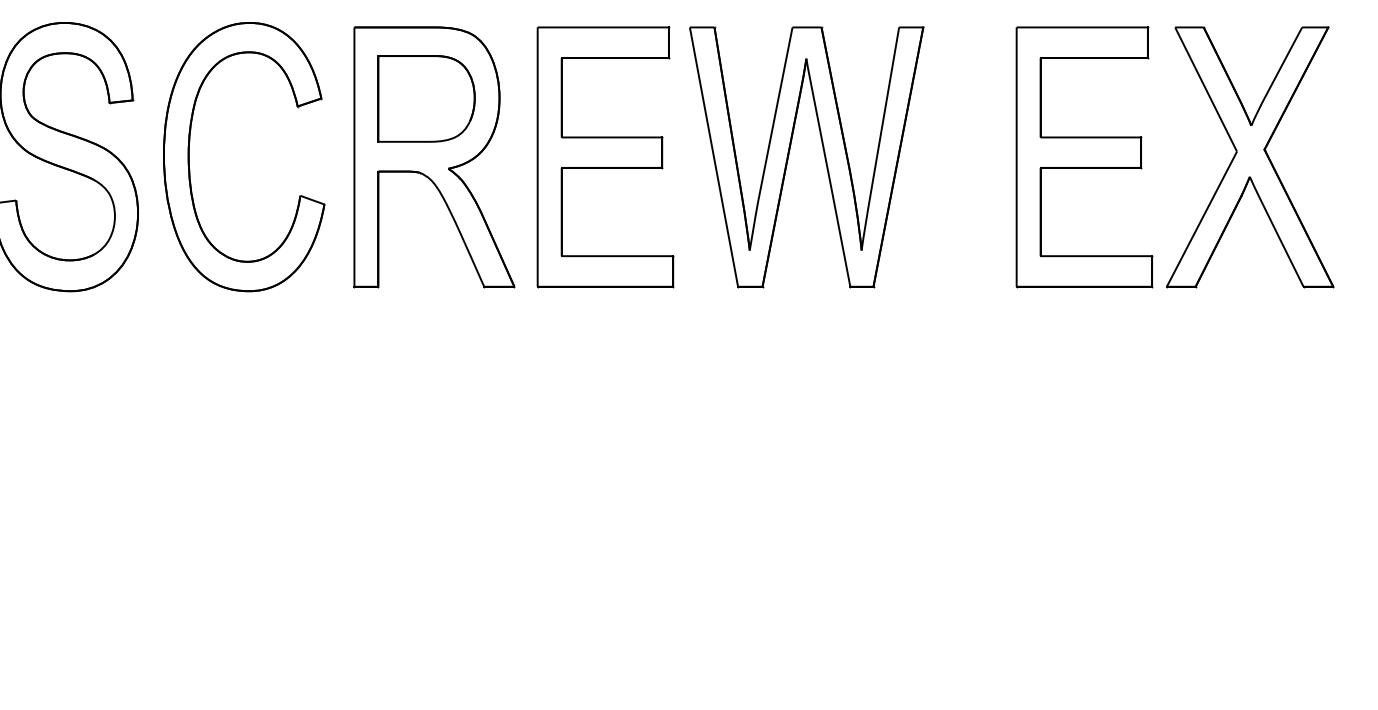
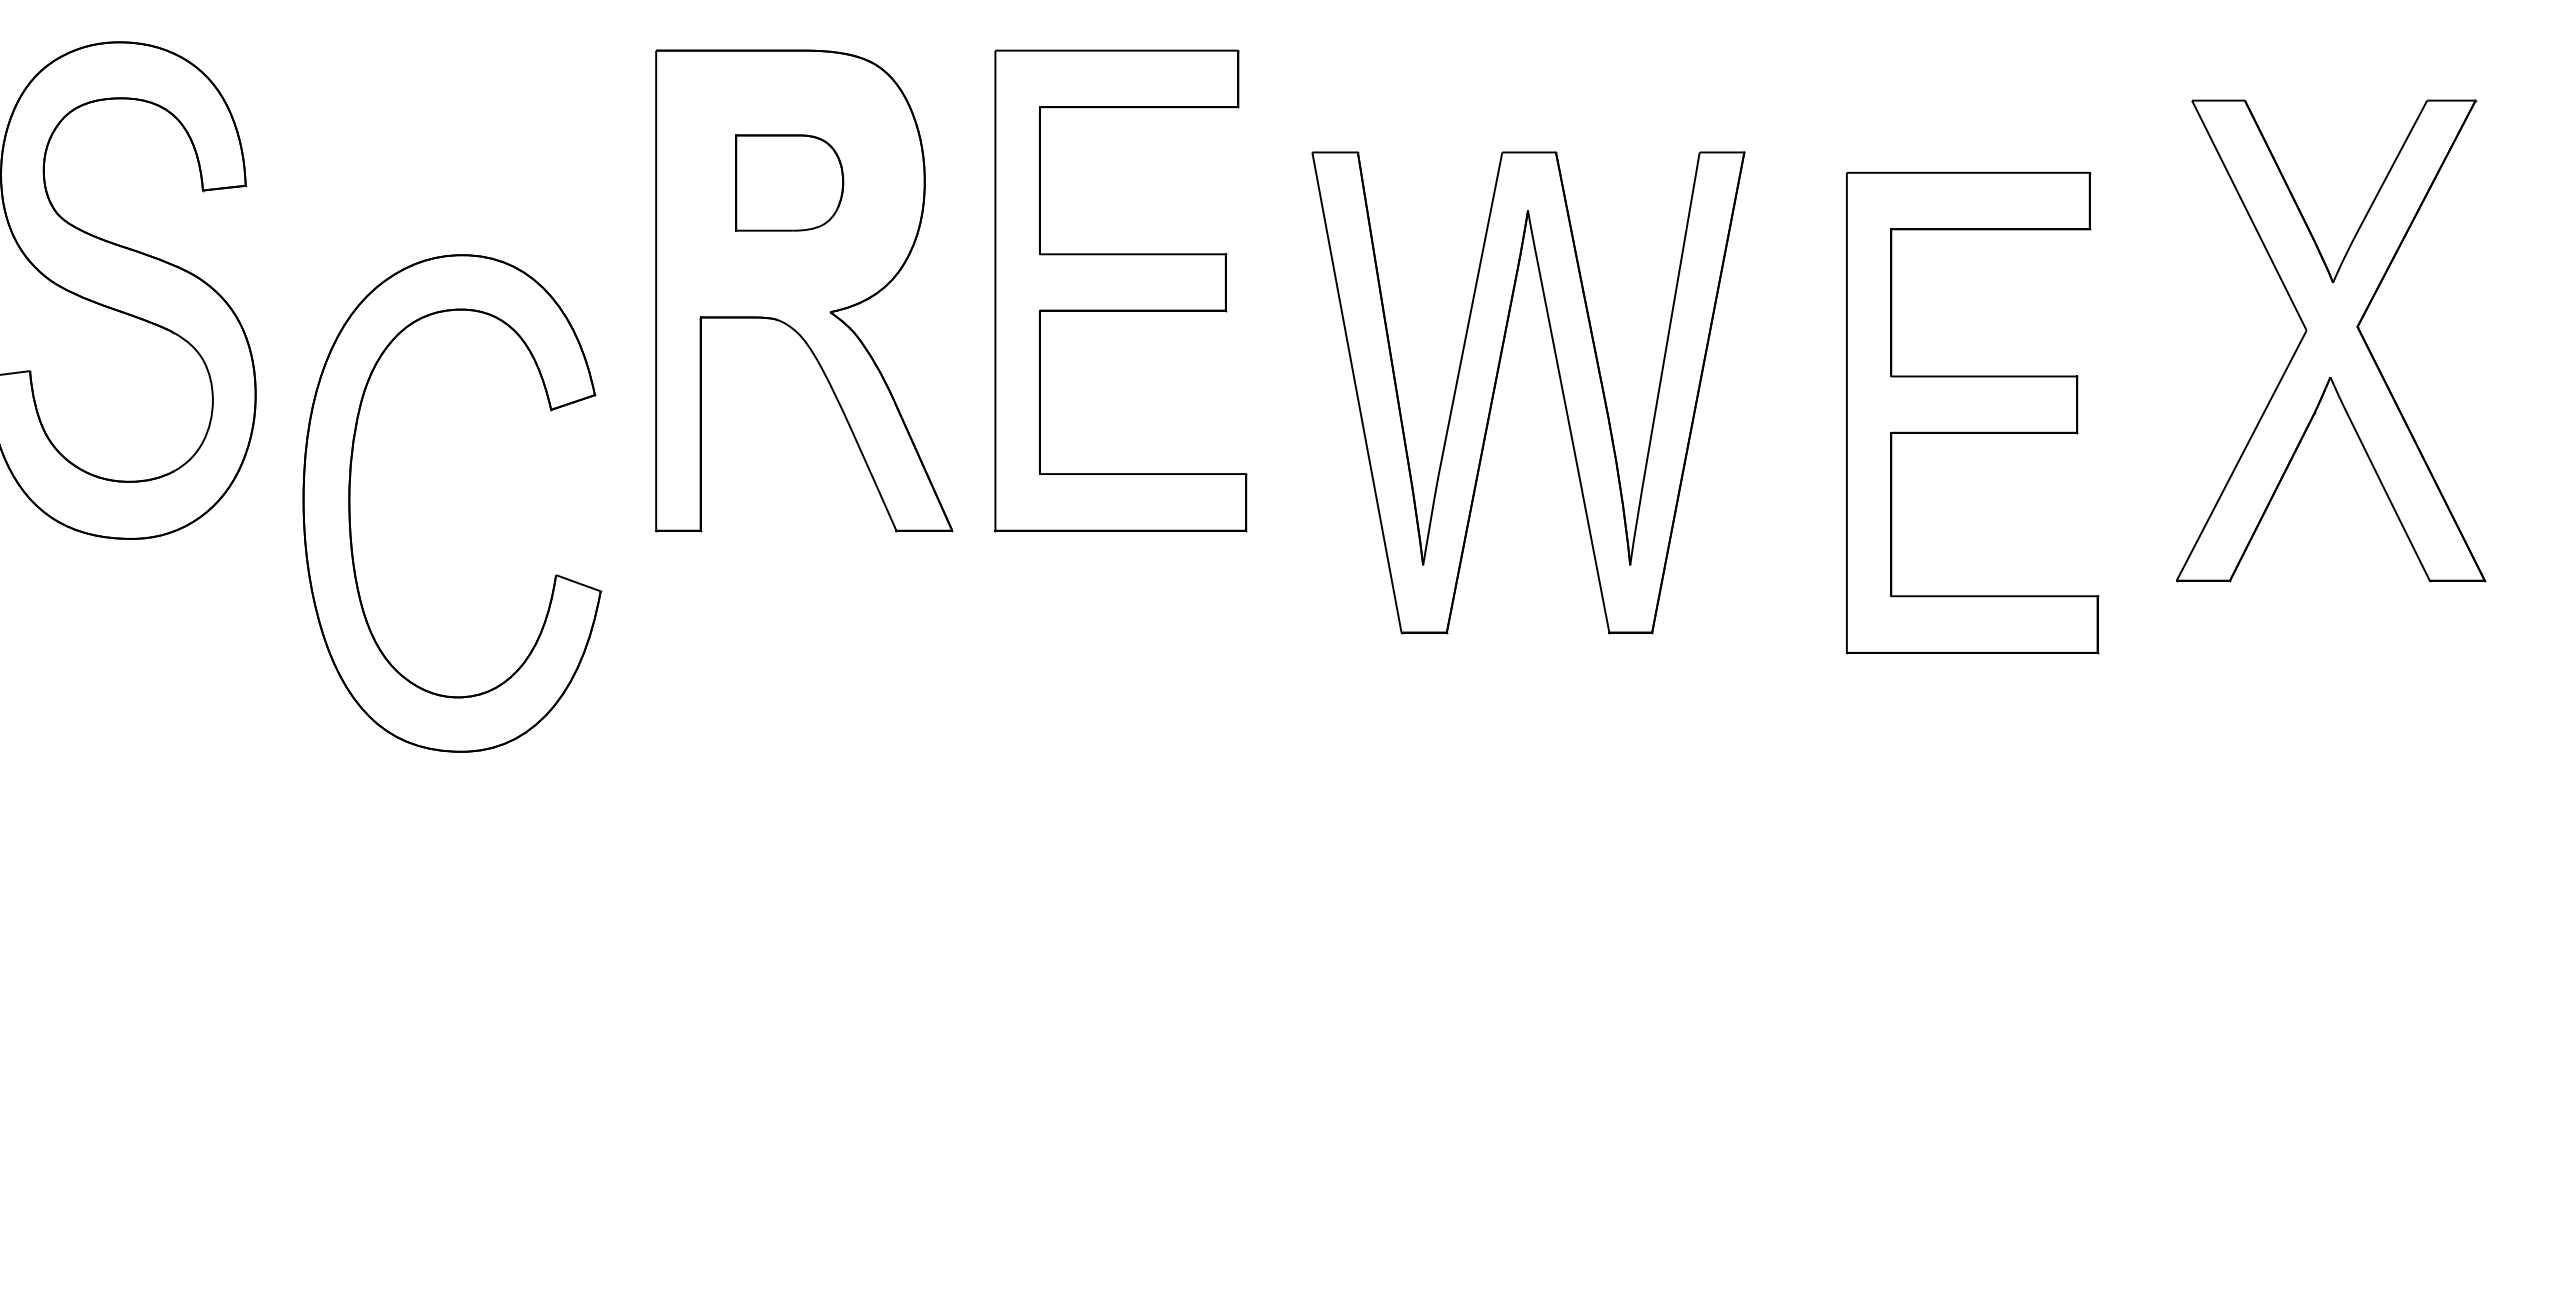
part: (426, 98) -> (789, 182), size x0.6
part: (789, 155) -> (1496, 389), moved
part: (189, 157) -> (350, 504), moved
part: (1084, 157) -> (1972, 413), moved
part: (1250, 157) -> (2331, 341), moved

